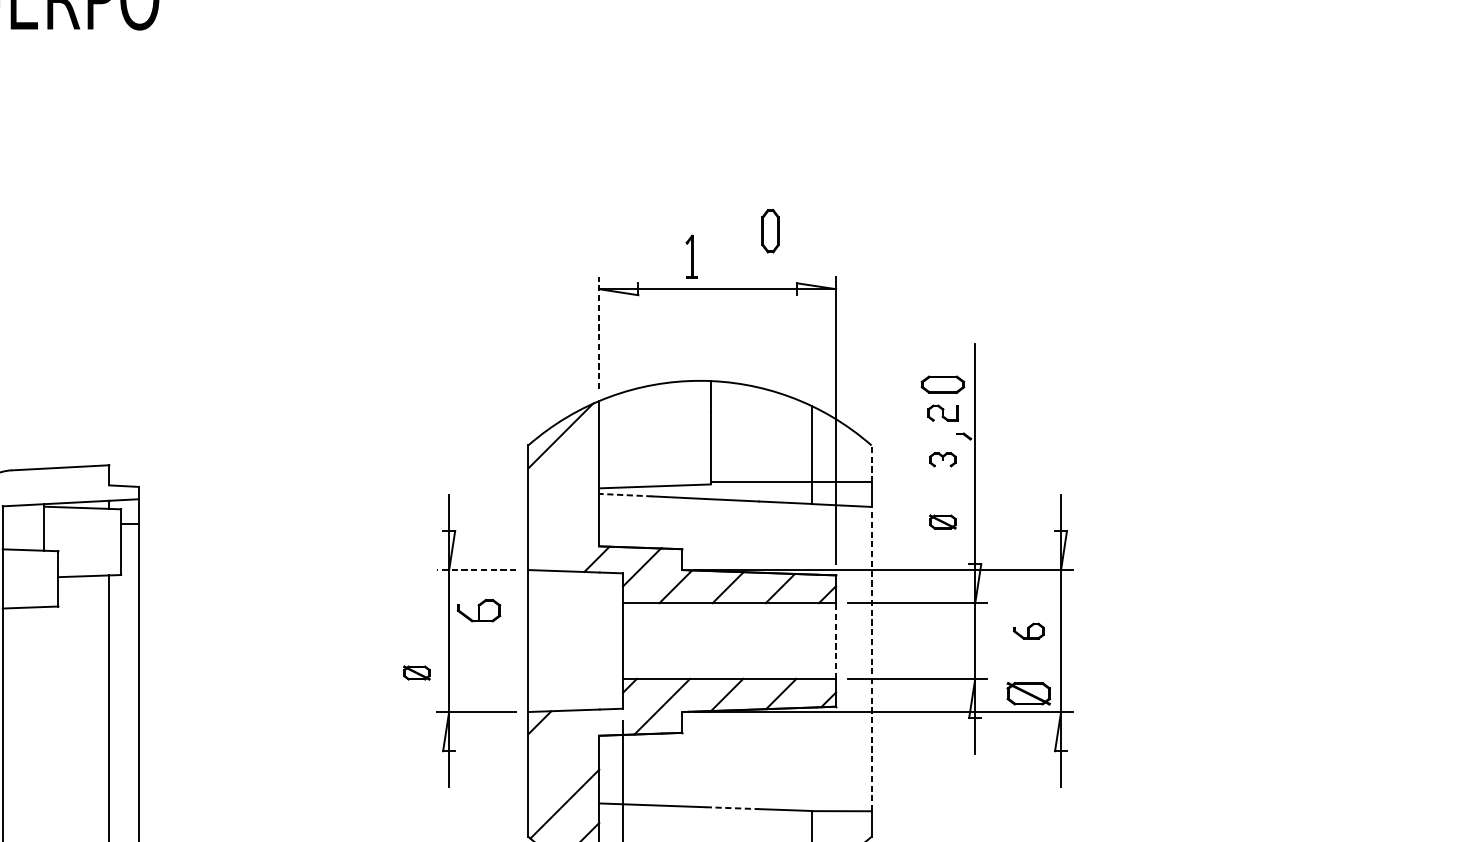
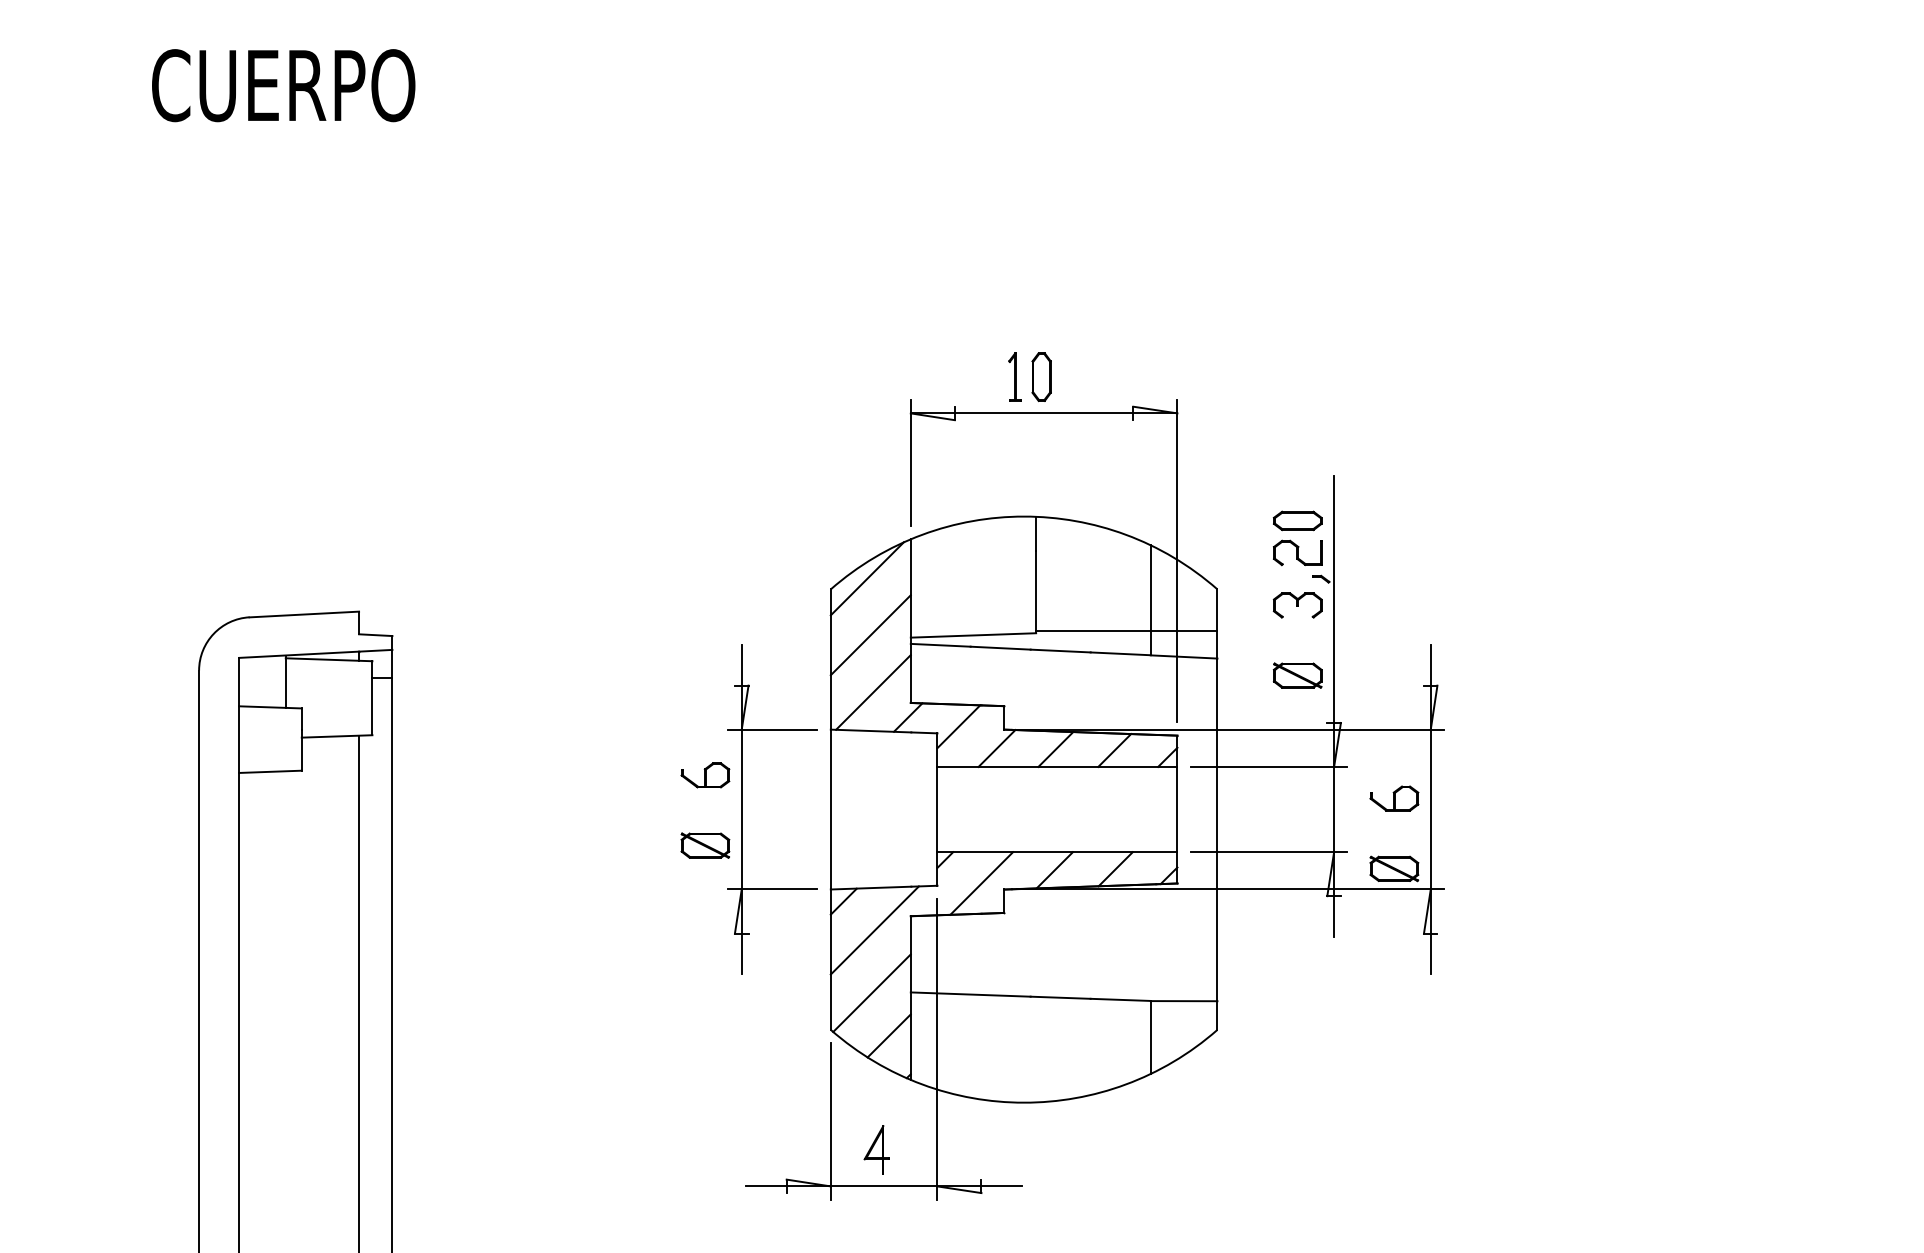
part: (770, 230) -> (1041, 376), moved
line: (599, 332) -> (910, 462), dashed -> solid
part: (942, 412) -> (1297, 552), size x1.43
part: (942, 459) -> (1297, 605), size x1.67
line: (871, 464) -> (1217, 610), dashed -> solid
line: (563, 486) -> (870, 635), added
line: (625, 495) -> (940, 645), dashed -> solid
part: (942, 521) -> (1297, 675), size x1.67
line: (566, 537) -> (873, 692), added
line: (476, 569) -> (772, 729), dashed -> solid
part: (479, 610) -> (705, 775), moved
part: (1028, 631) -> (1394, 798), size x1.43
line: (836, 640) -> (1177, 809), dashed -> solid
line: (871, 658) -> (1217, 829), dashed -> solid
part: (416, 672) -> (705, 845), size x1.67
line: (567, 748) -> (874, 930), added
line: (733, 807) -> (1061, 997), dashed -> solid

